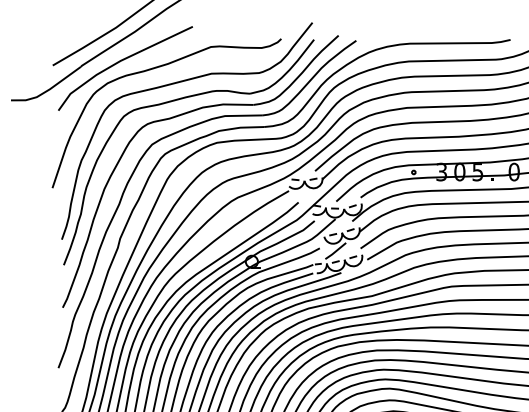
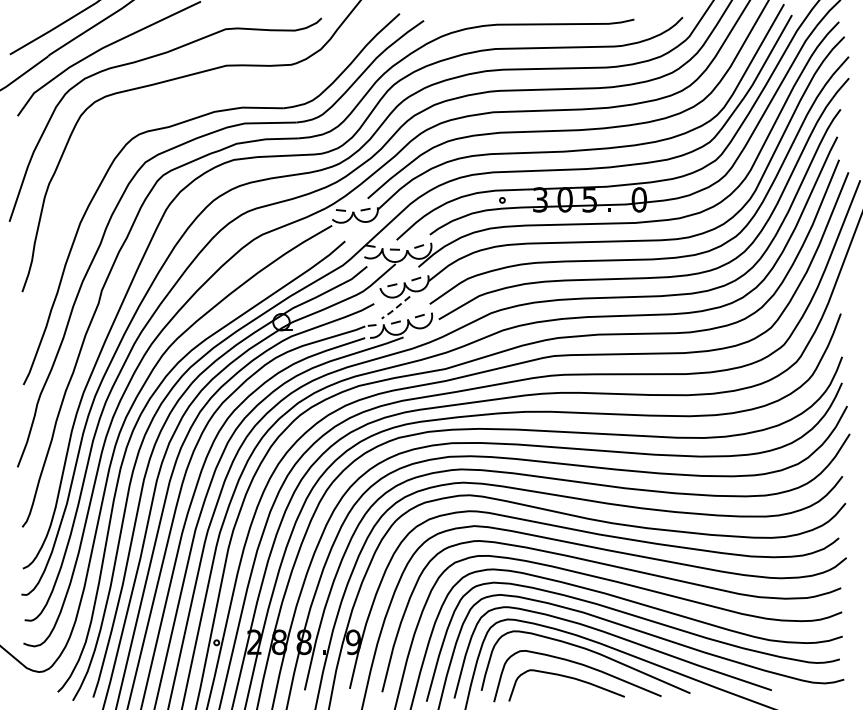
part: (177, 100) -> (179, 102), removed
line: (335, 251) -> (395, 308), solid -> dashed

